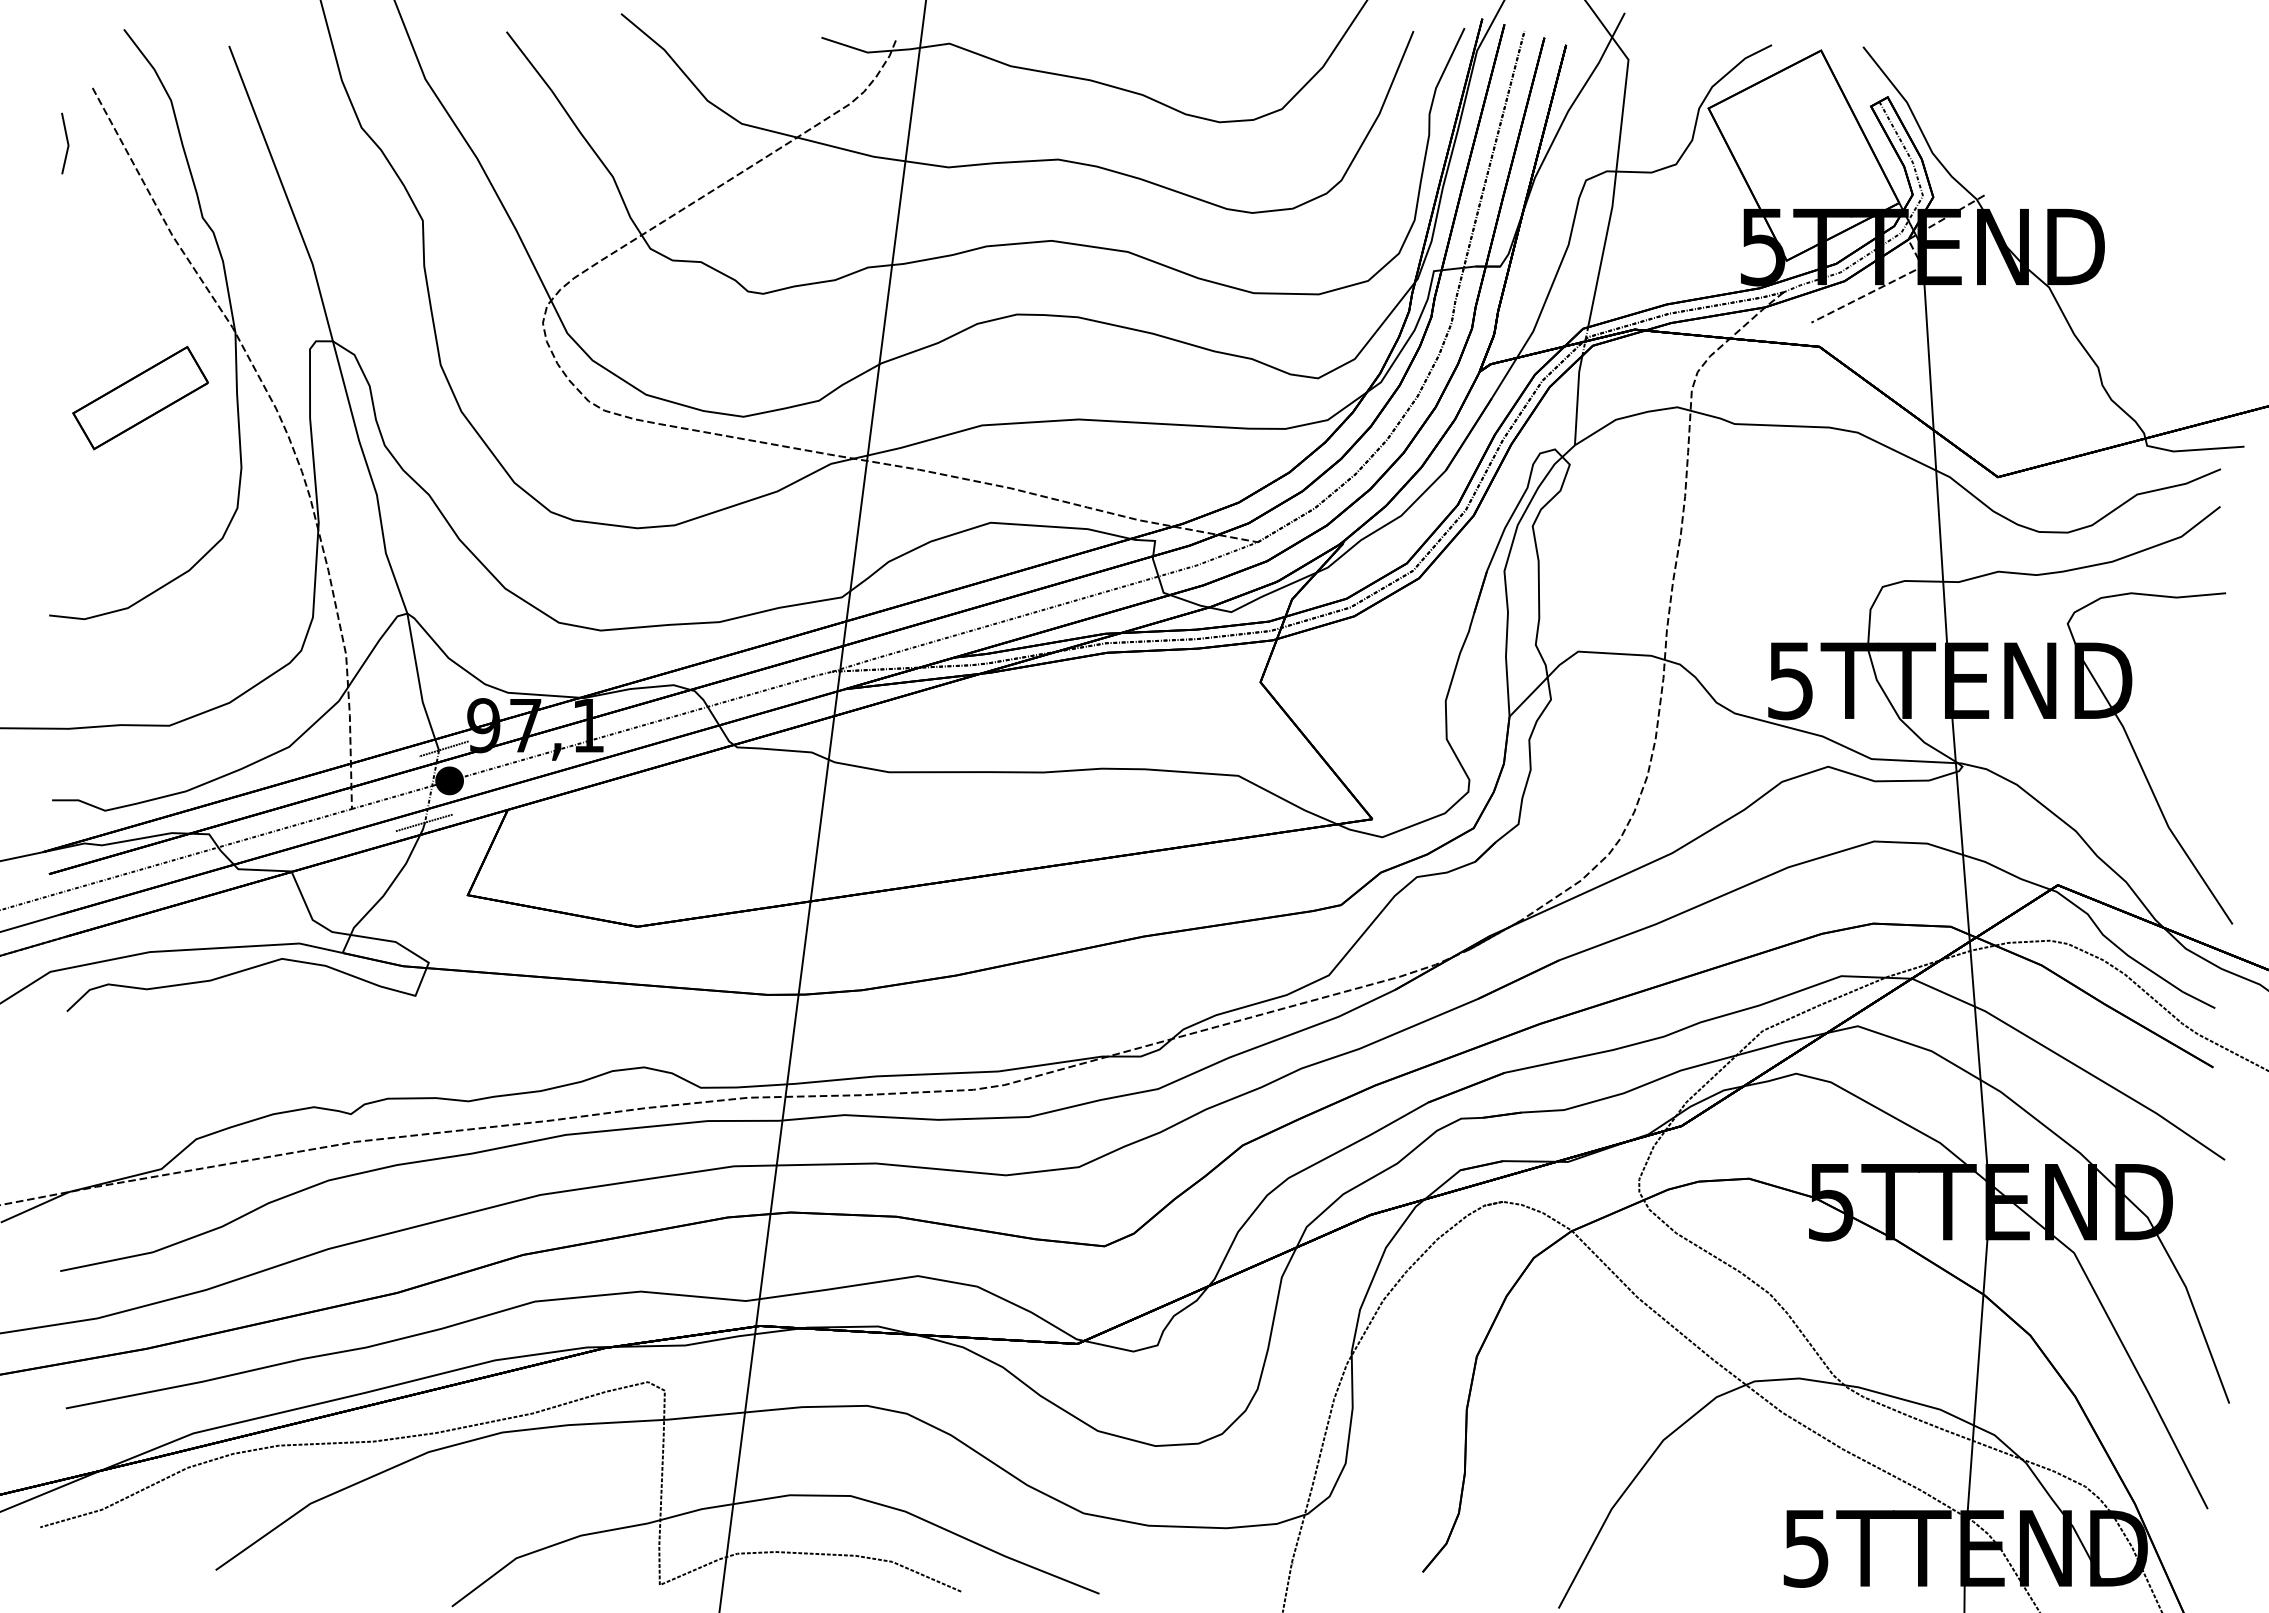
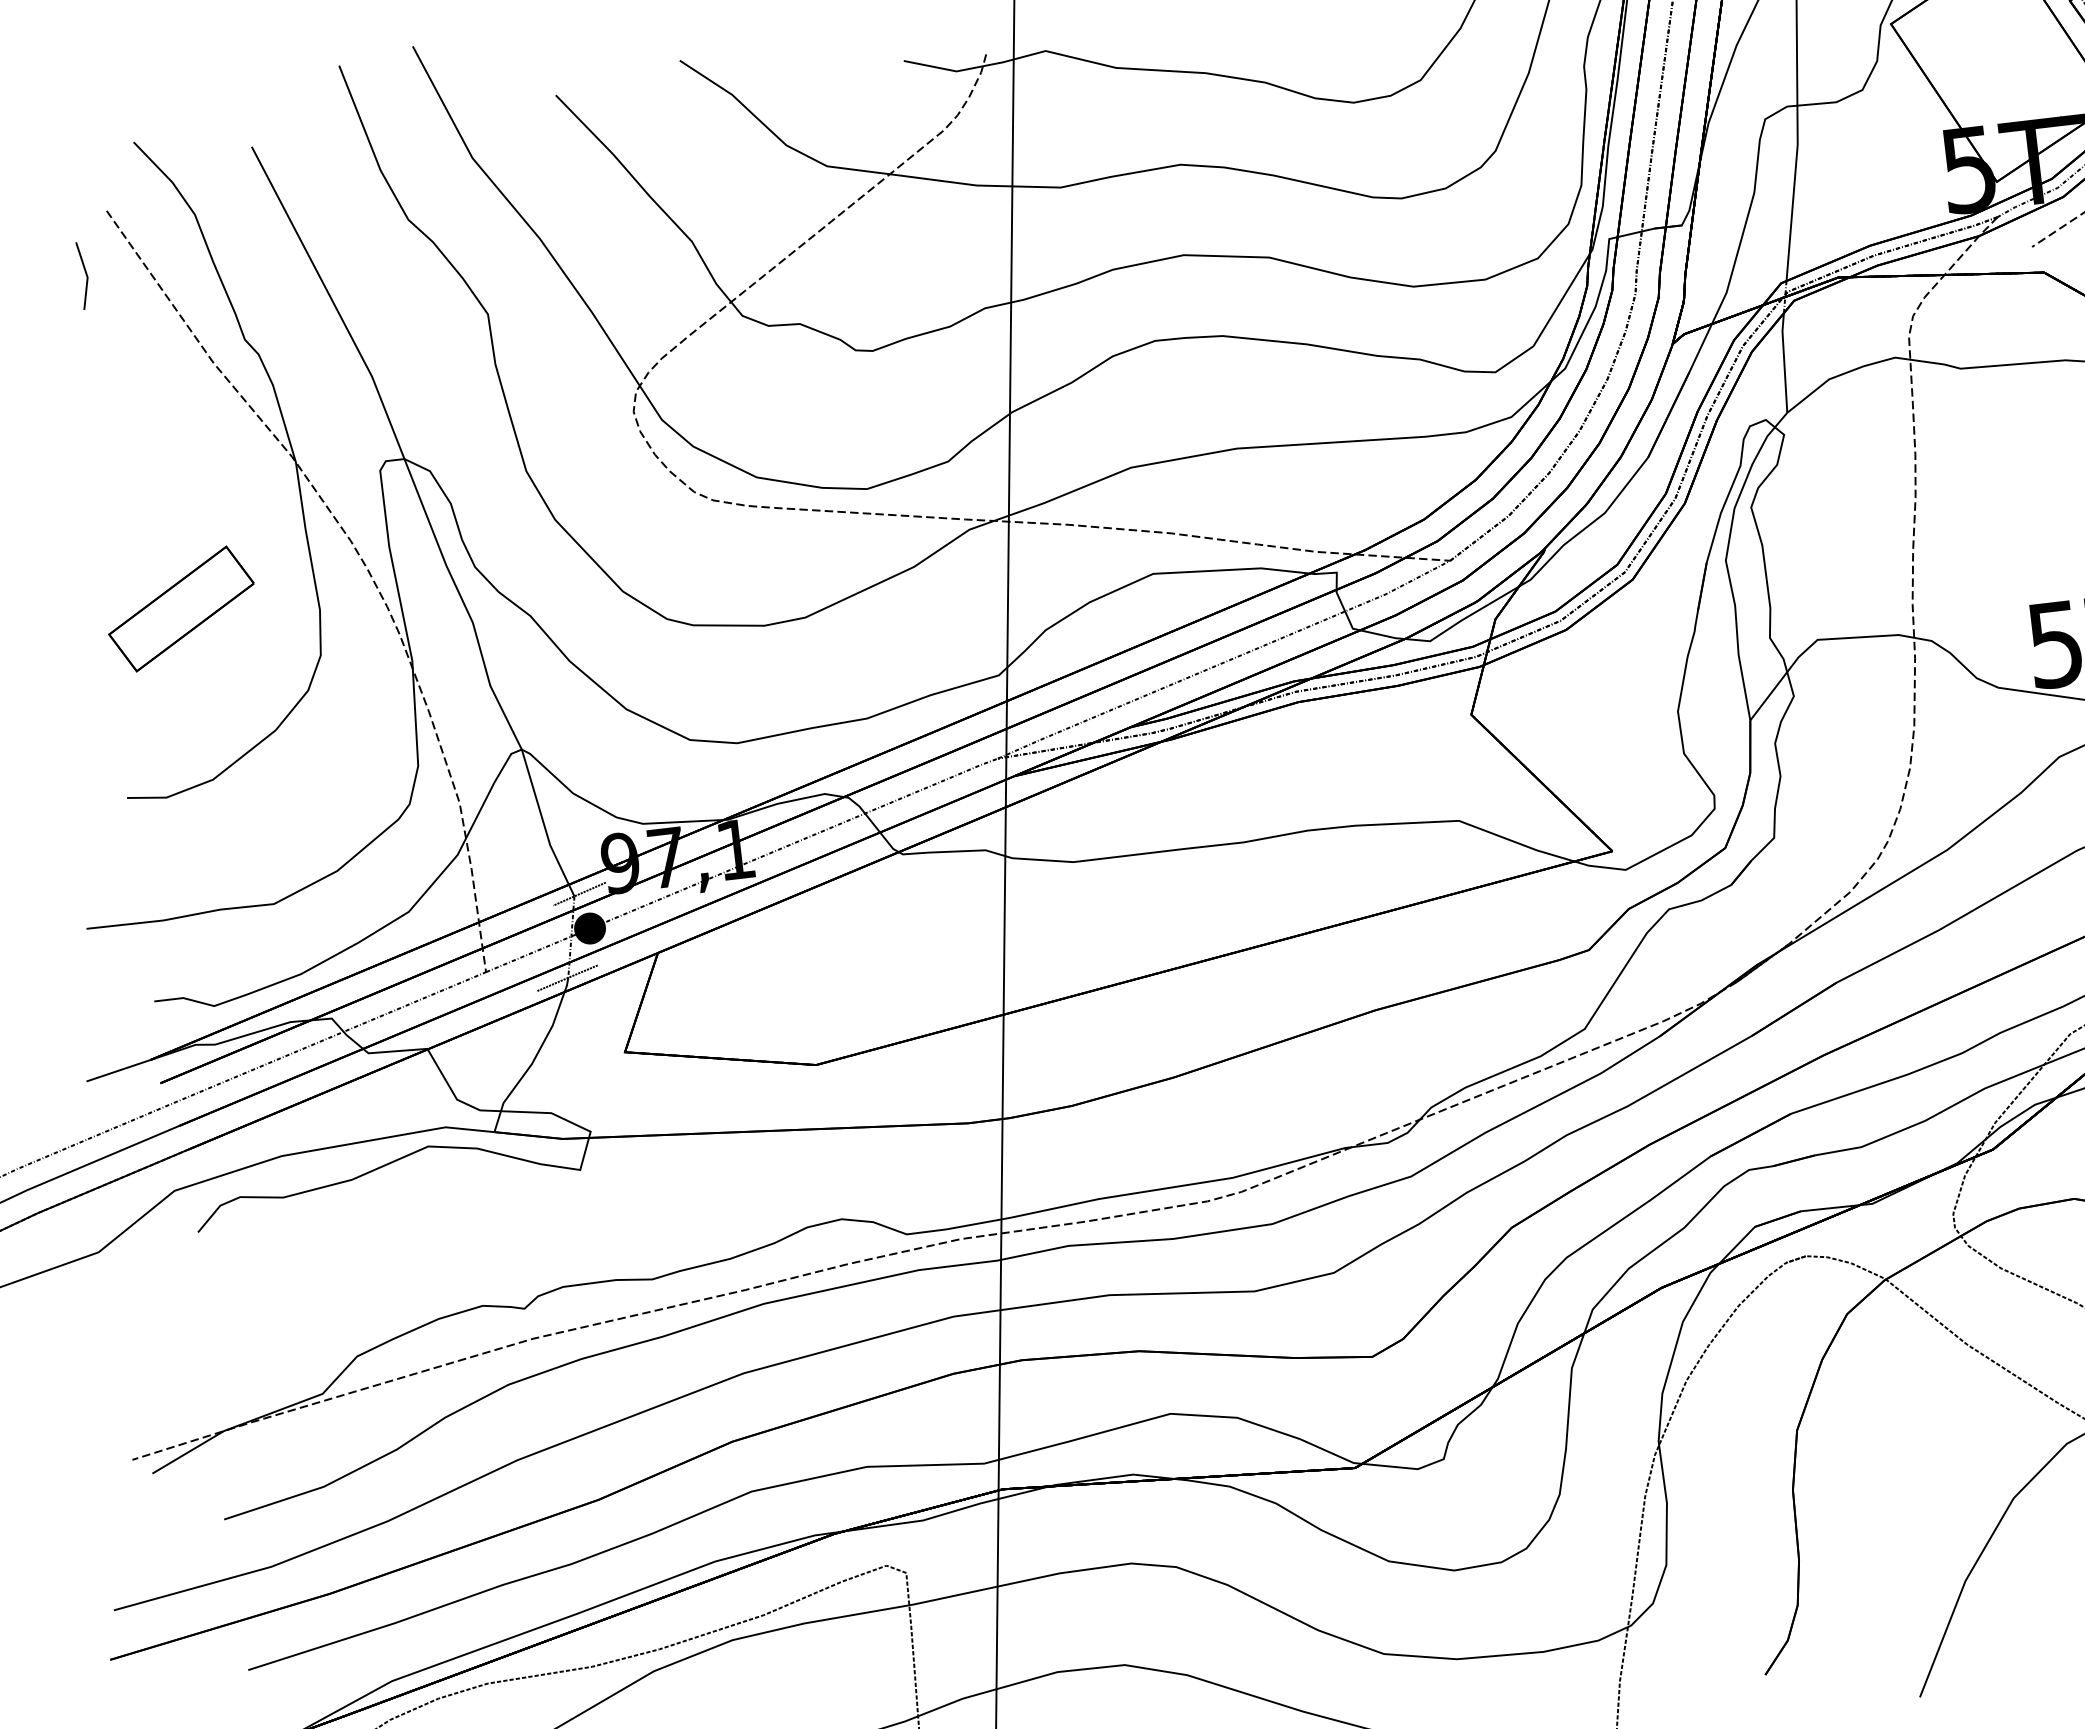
part: (140, 397) -> (181, 608), moved

